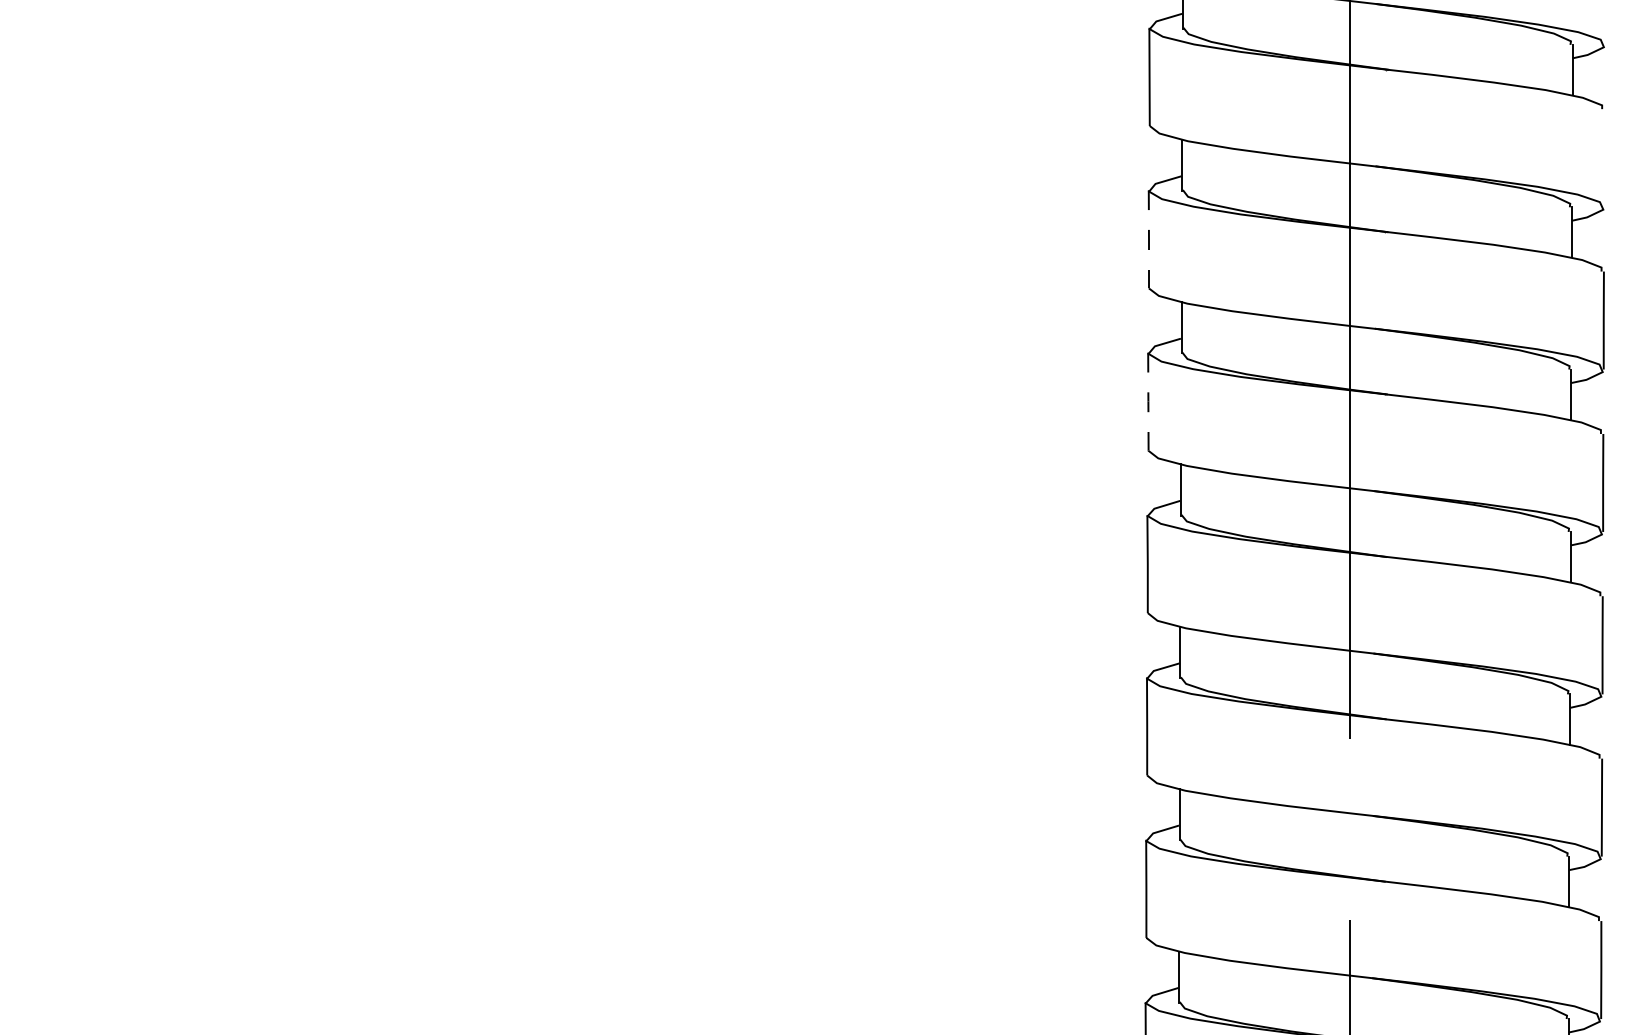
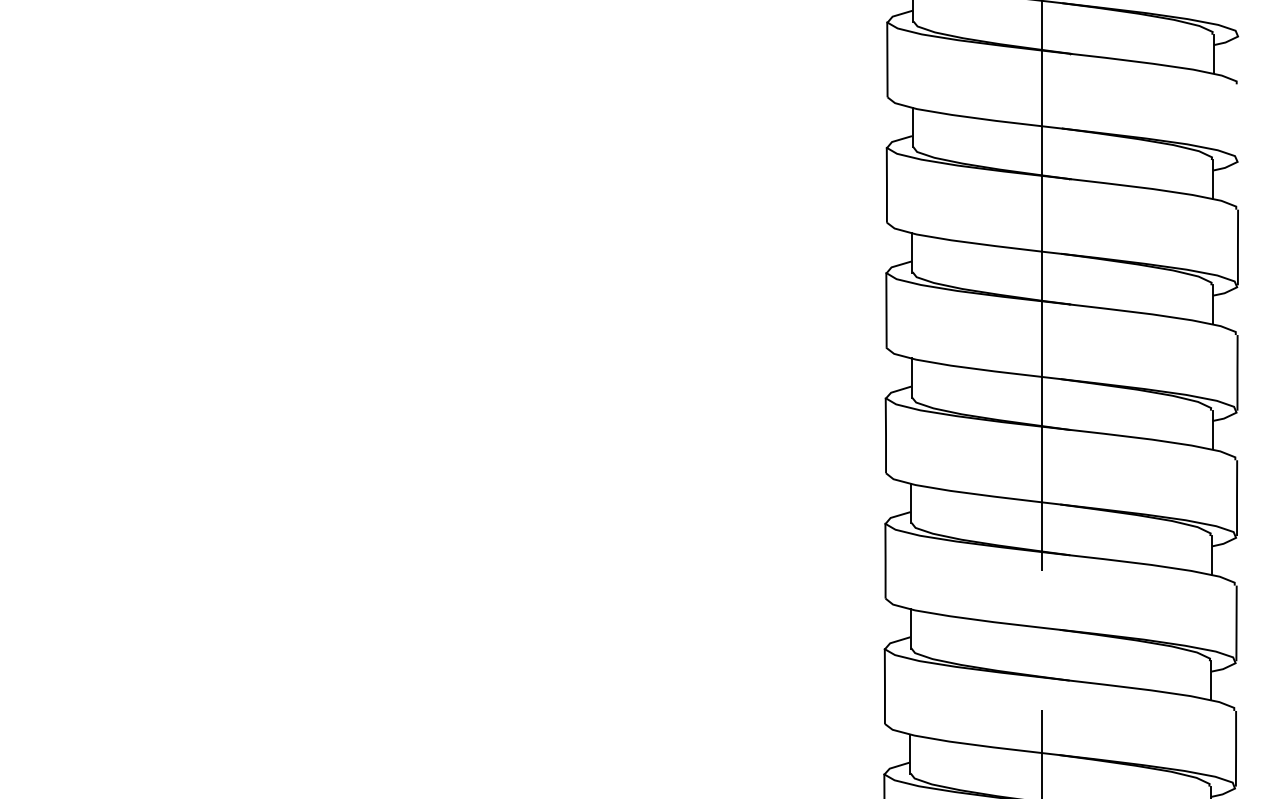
line: (1148, 239) -> (886, 184), dashed -> solid
line: (1148, 401) -> (886, 309), dashed -> solid

